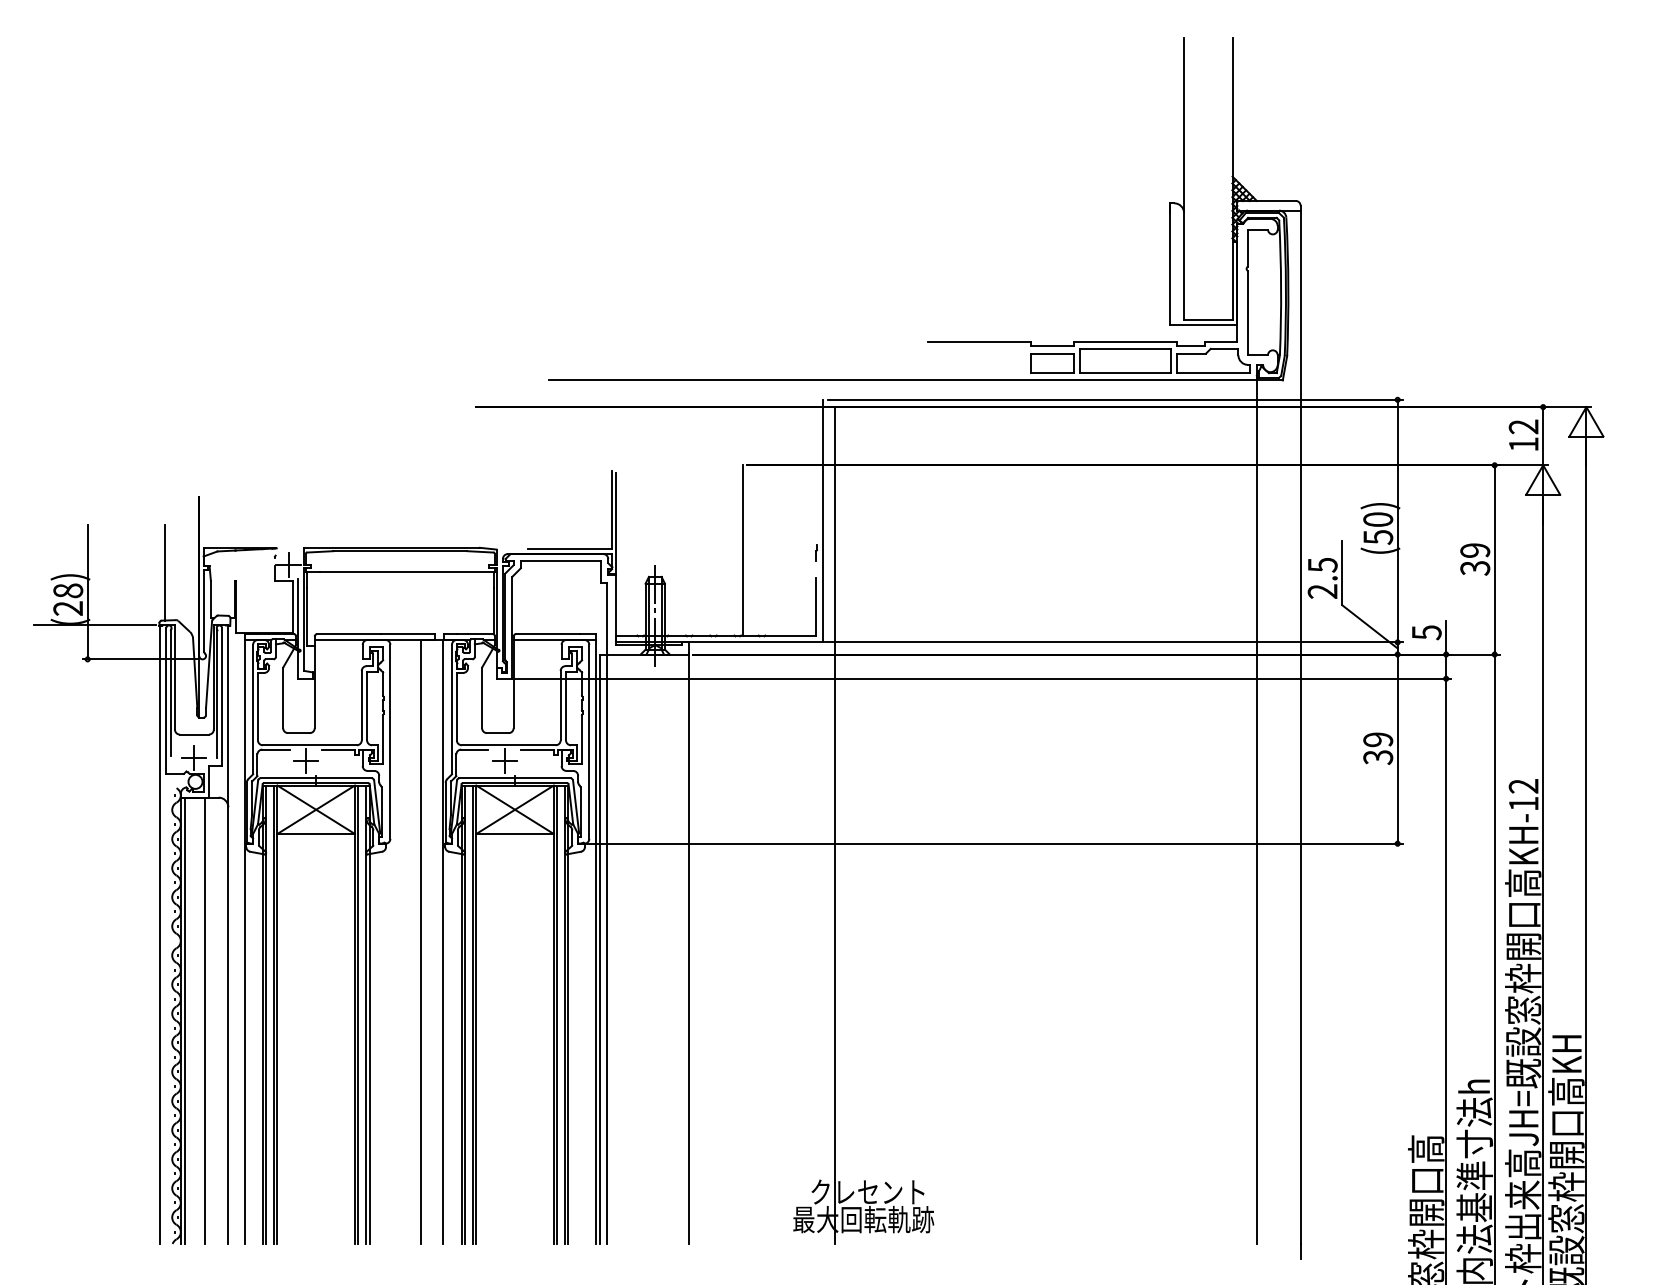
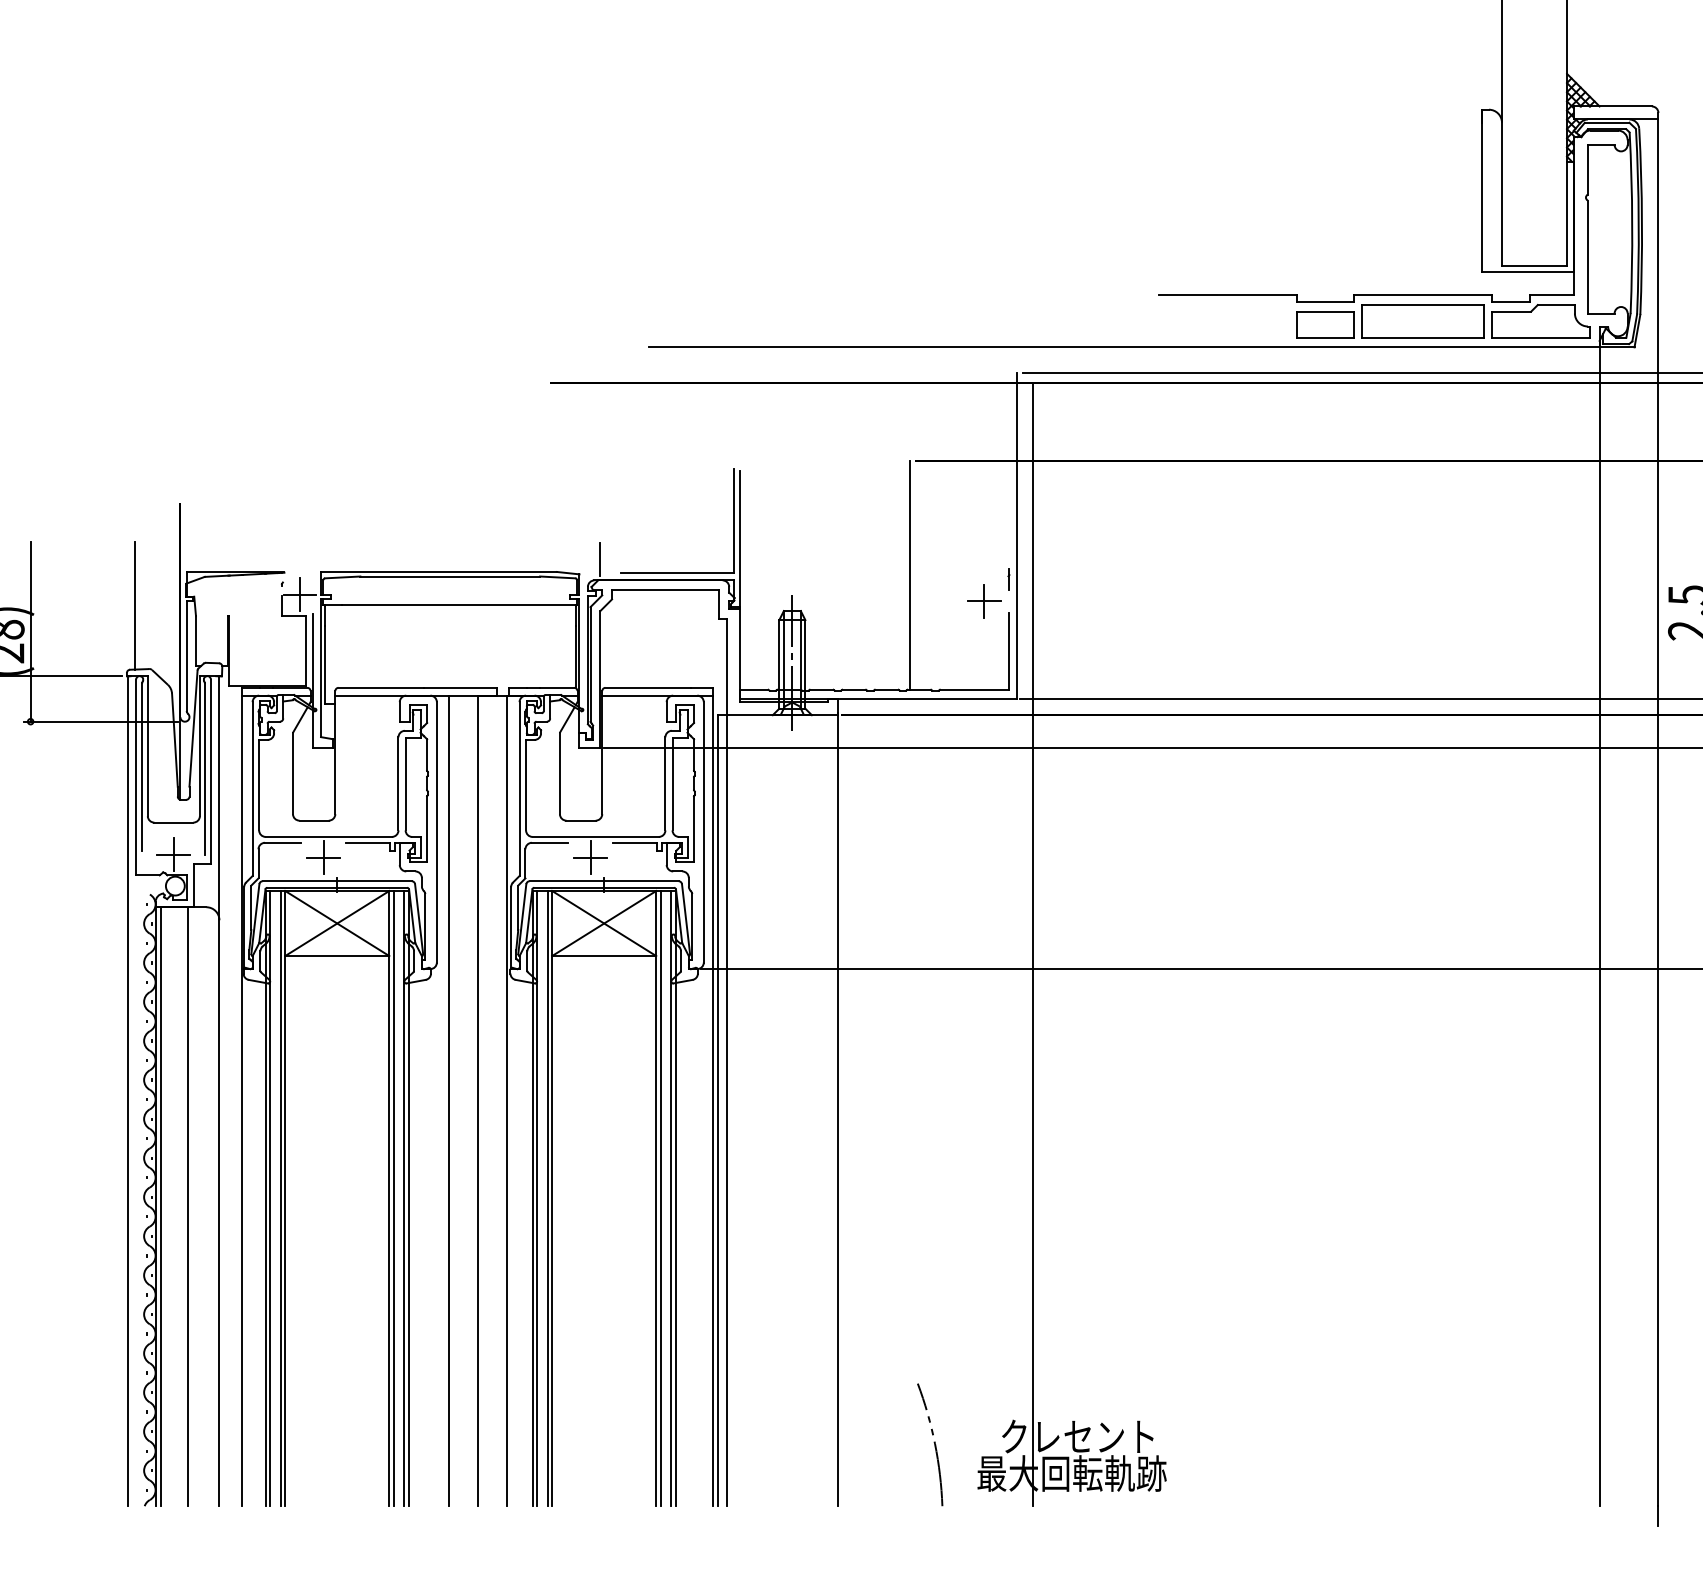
line: (512, 538) -> (600, 559), added
part: (798, 569) -> (984, 601), added
line: (399, 941) -> (449, 1100), added
arc: (760, 1197) -> (933, 1443), added

